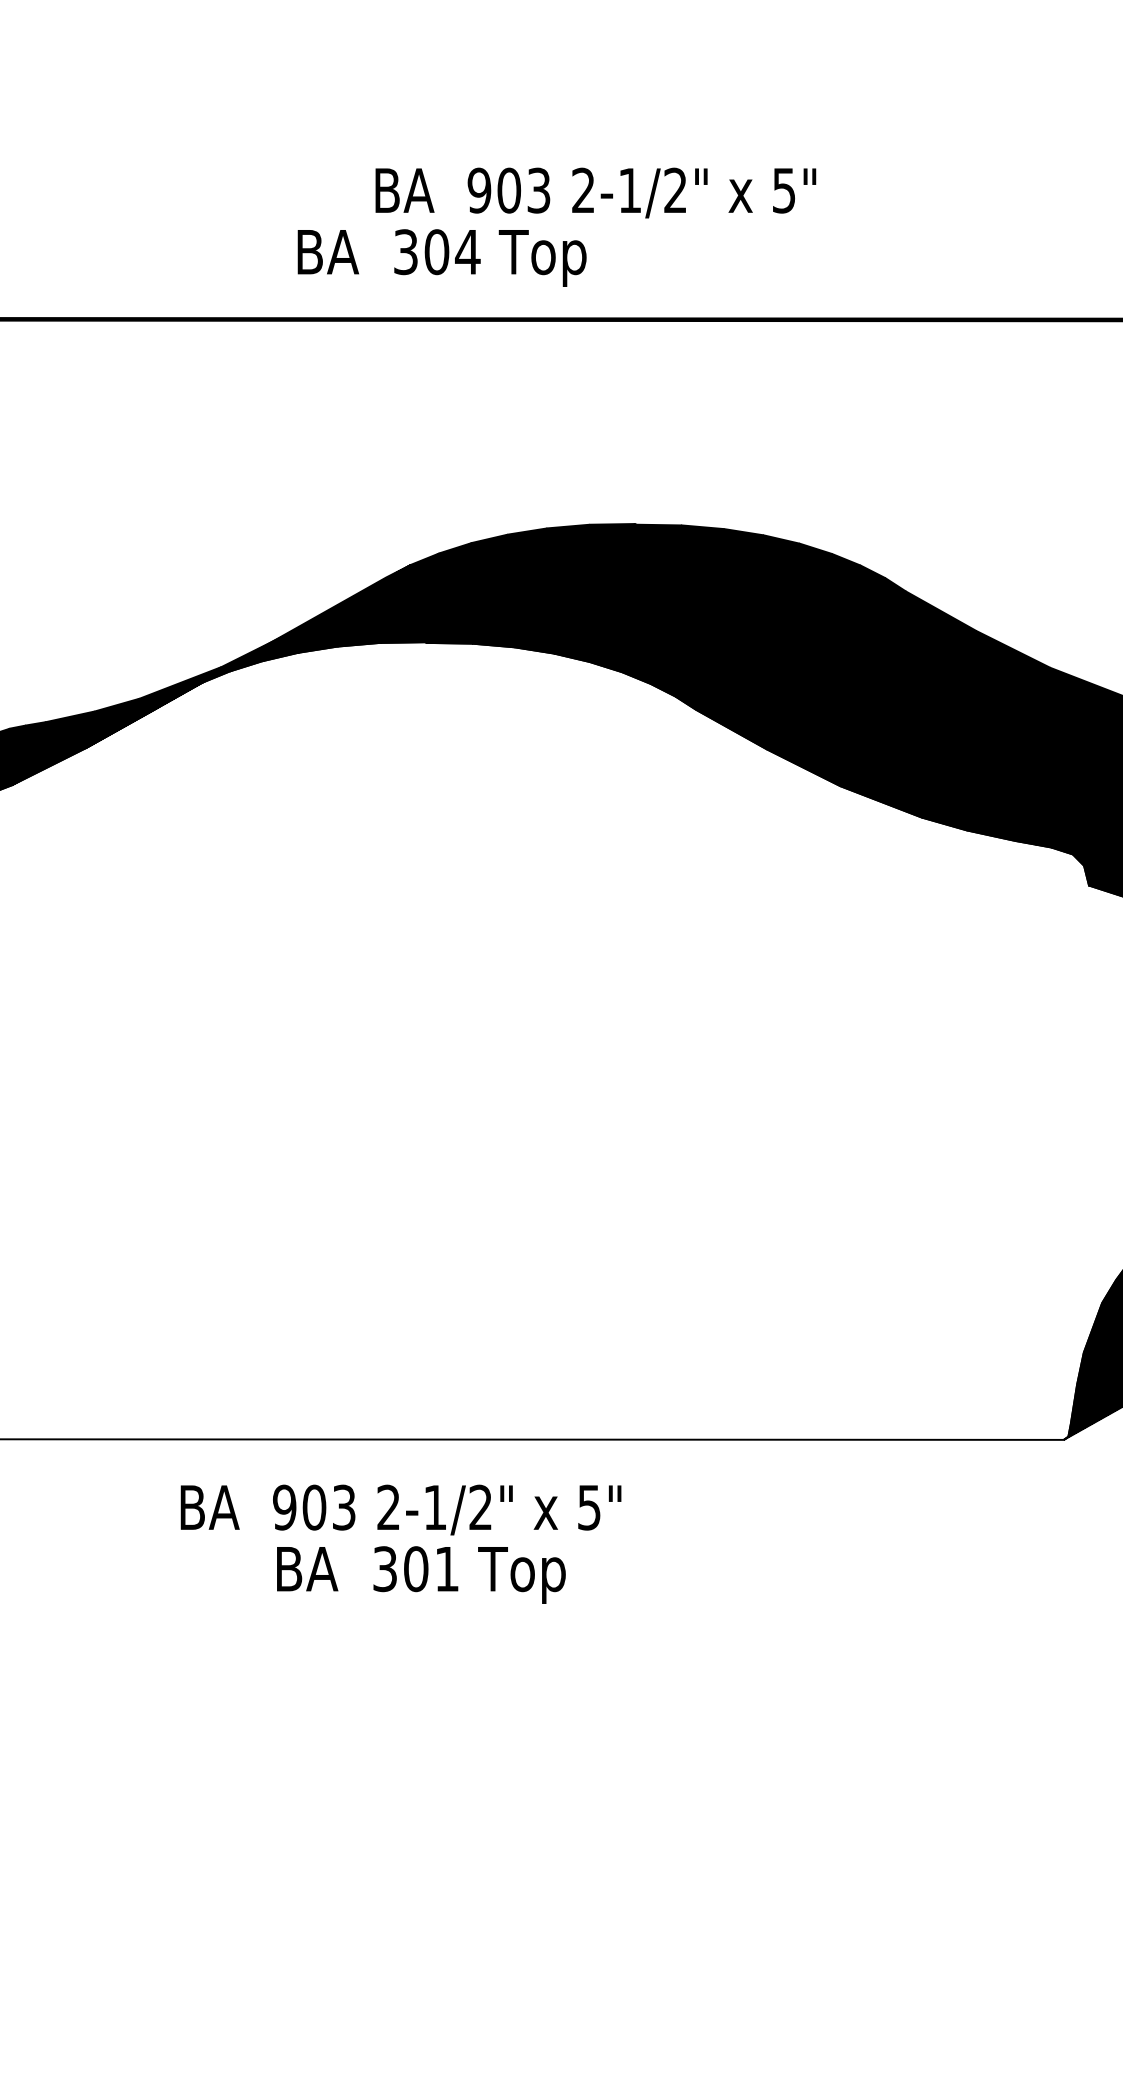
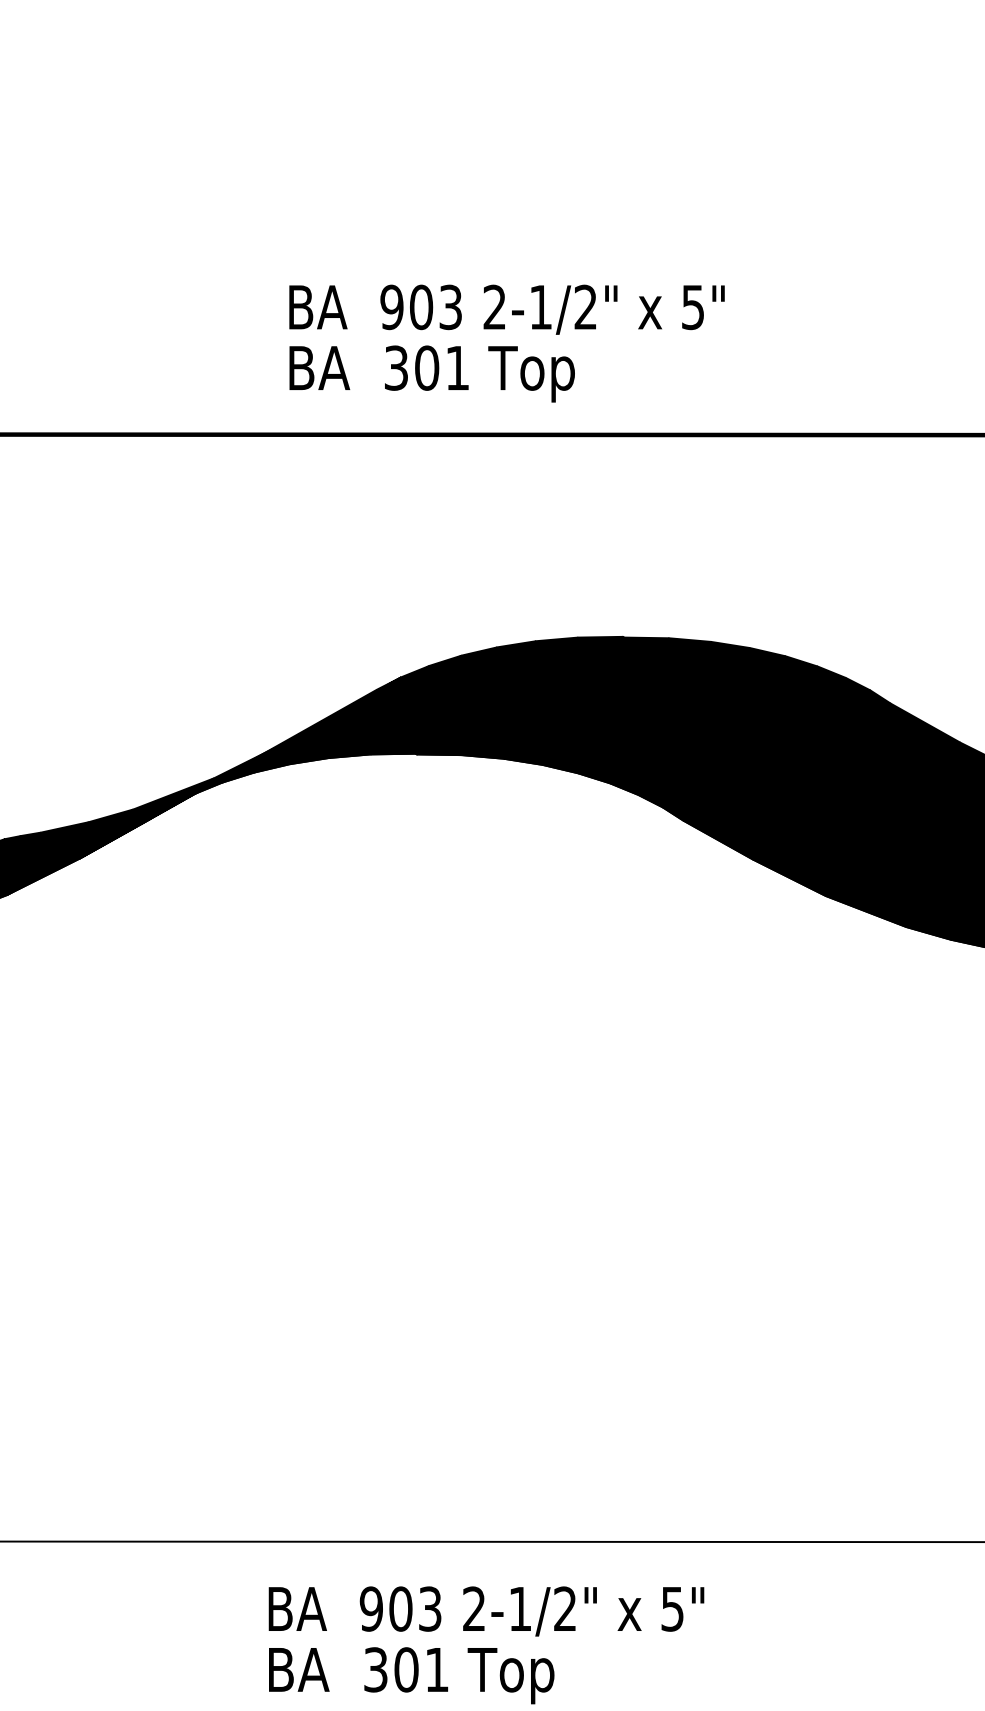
text: (595, 192) -> (506, 309), moved
text: (467, 252) -> (457, 368), 304 -> 301
text: (400, 1509) -> (485, 1610), moved

